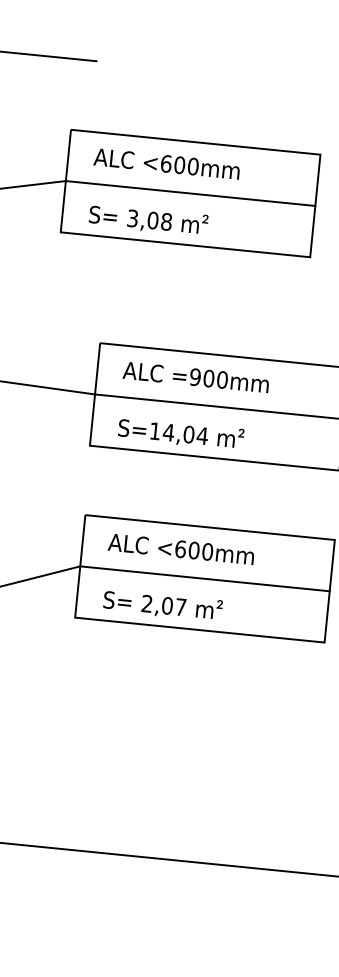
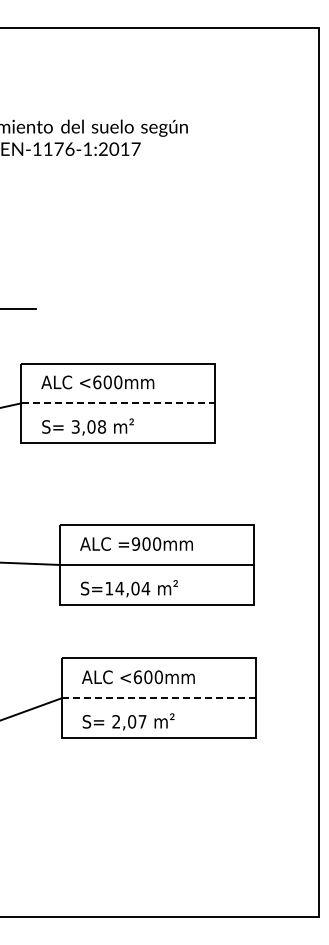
line: (190, 193) -> (118, 403), solid -> dashed
line: (204, 579) -> (158, 698), solid -> dashed

